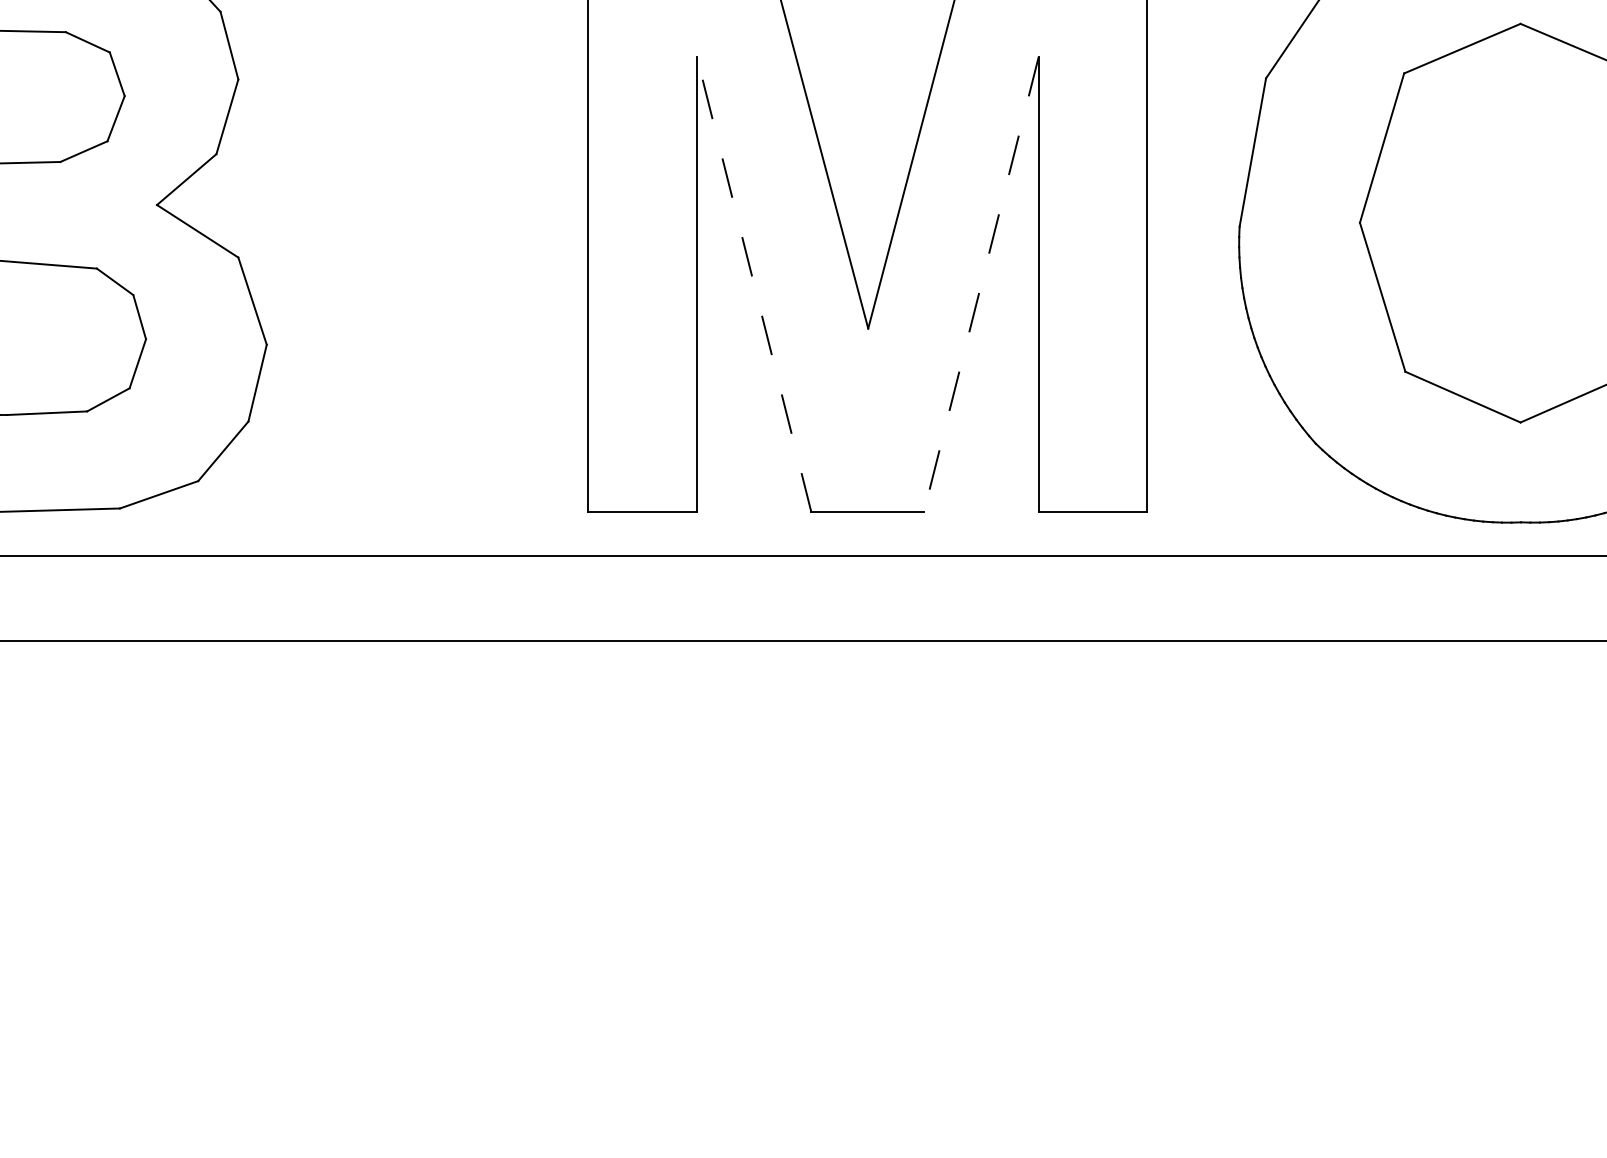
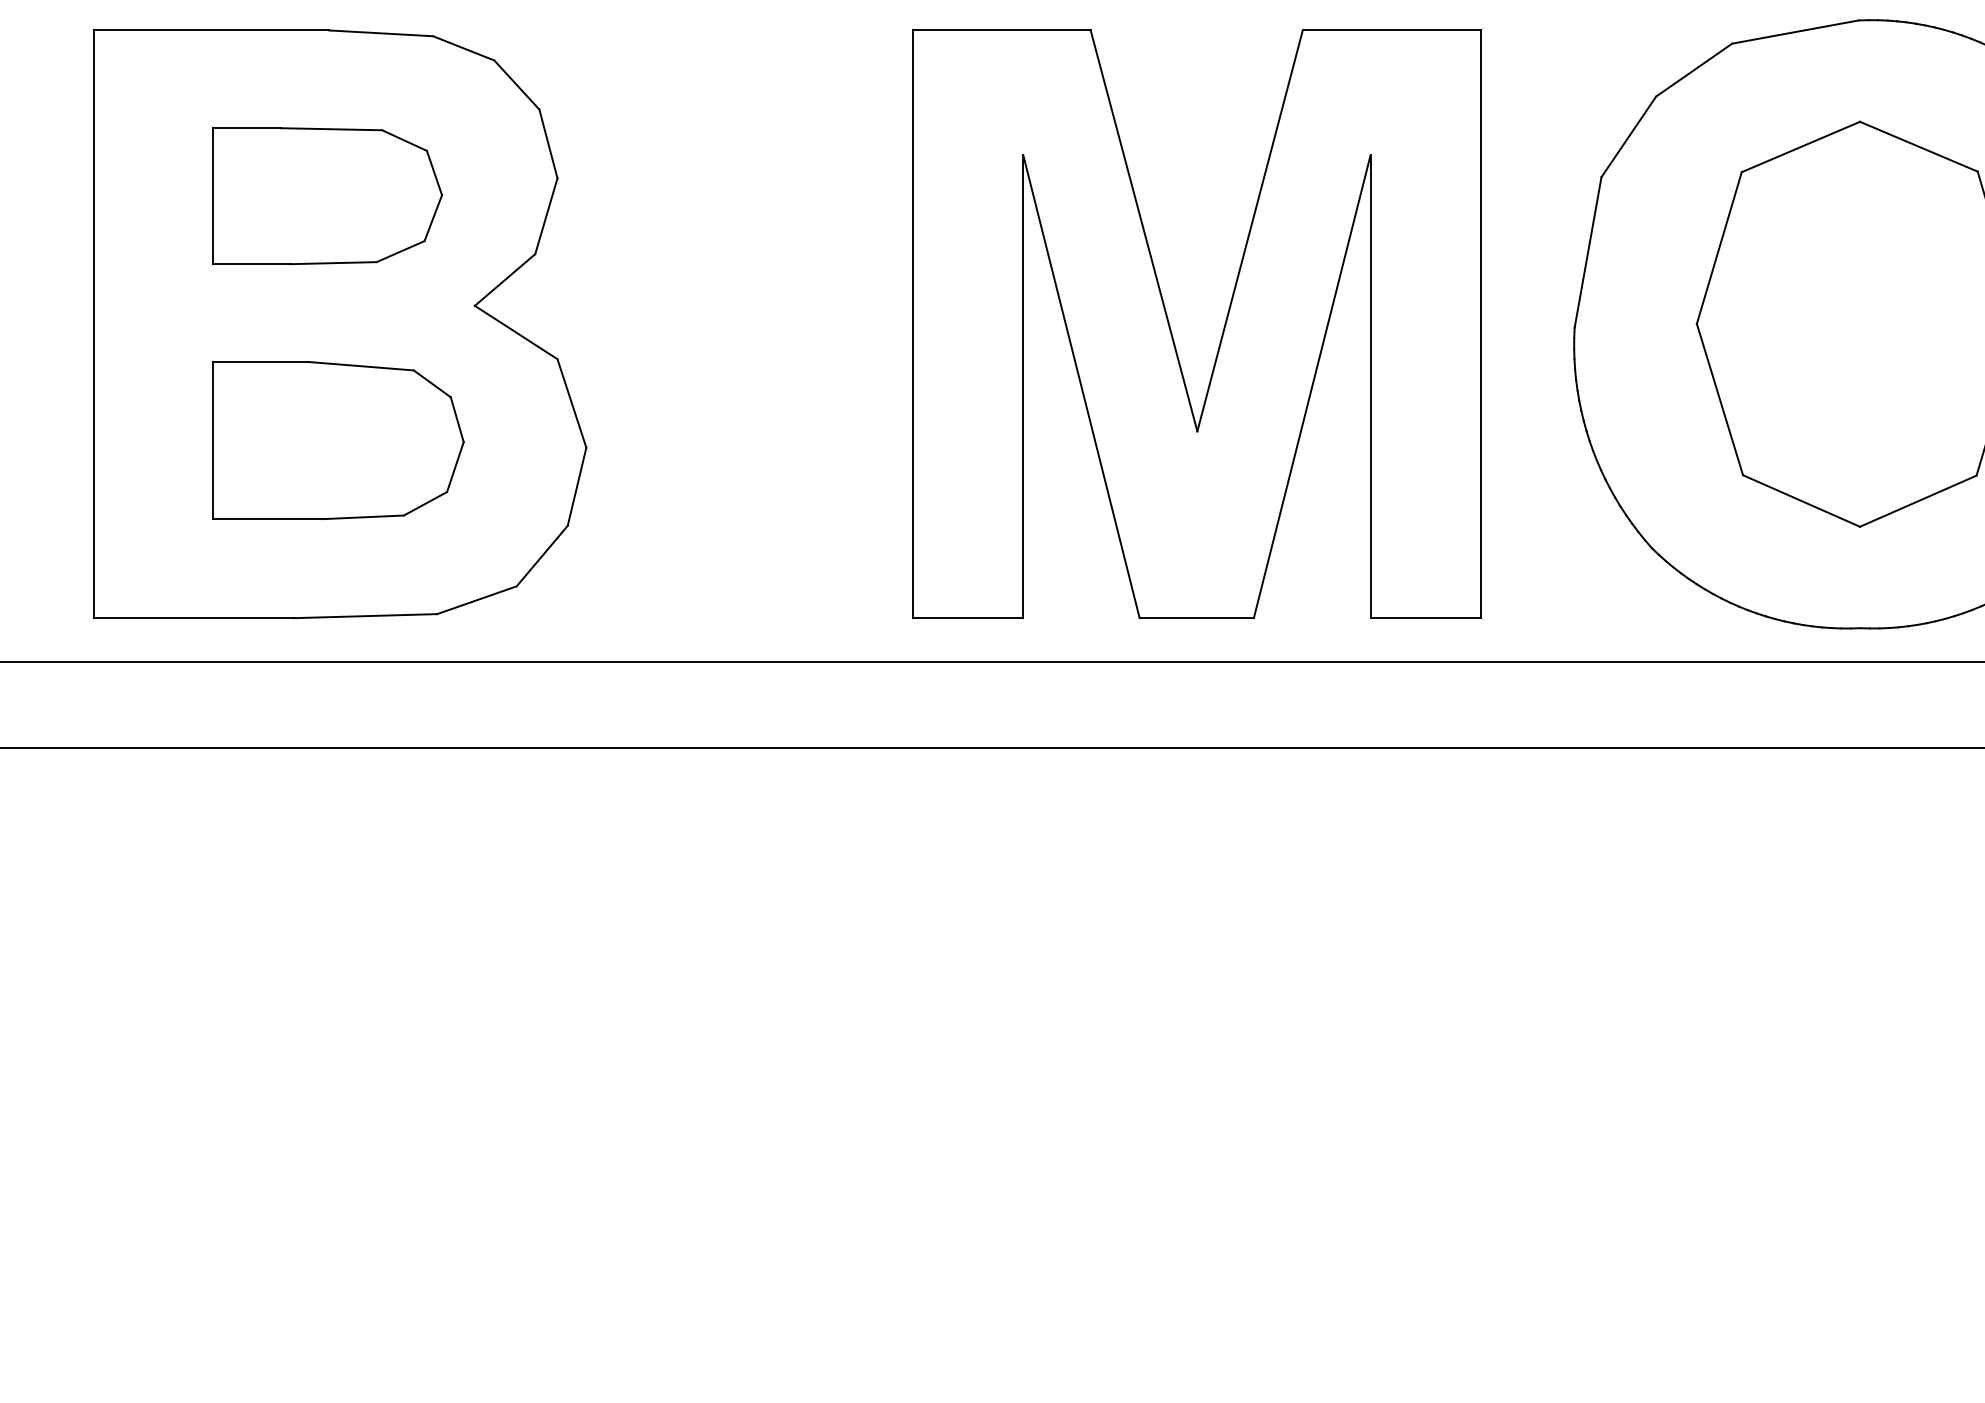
line: (754, 284) -> (1081, 386), dashed -> solid
line: (981, 284) -> (1312, 386), dashed -> solid

